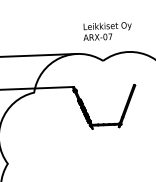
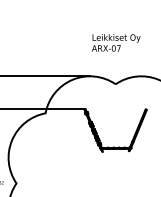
text: (107, 30) -> (116, 42), moved

